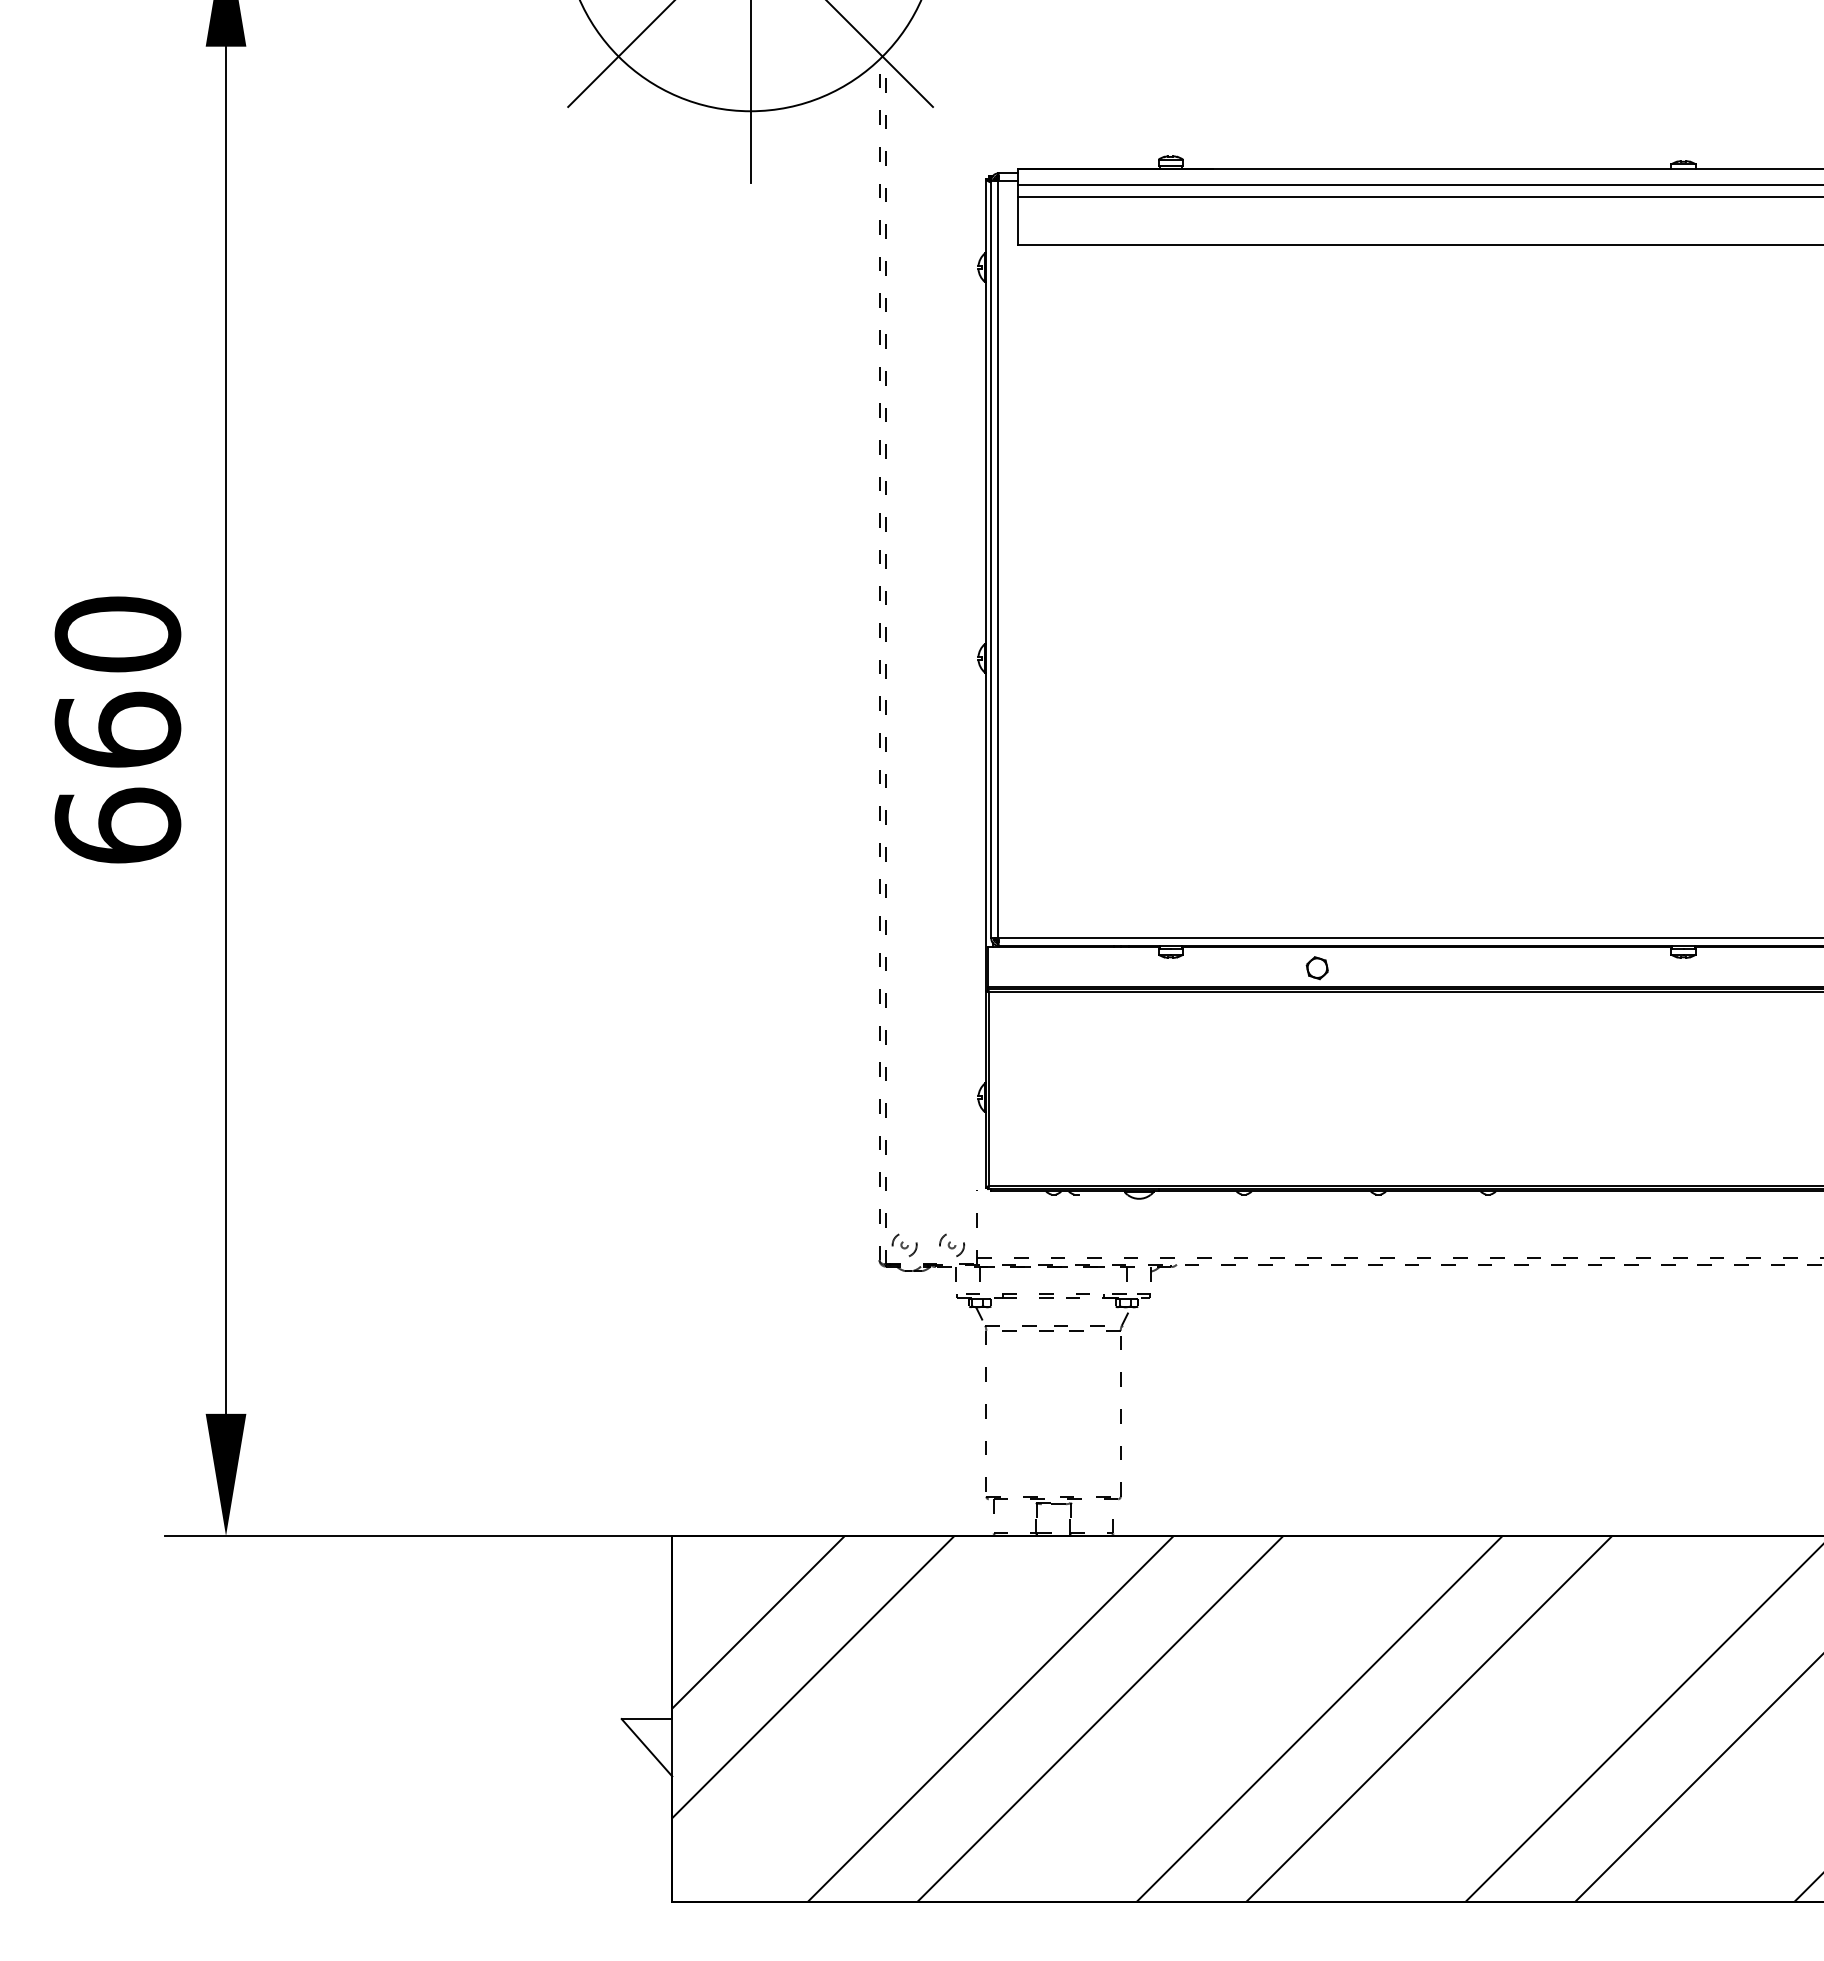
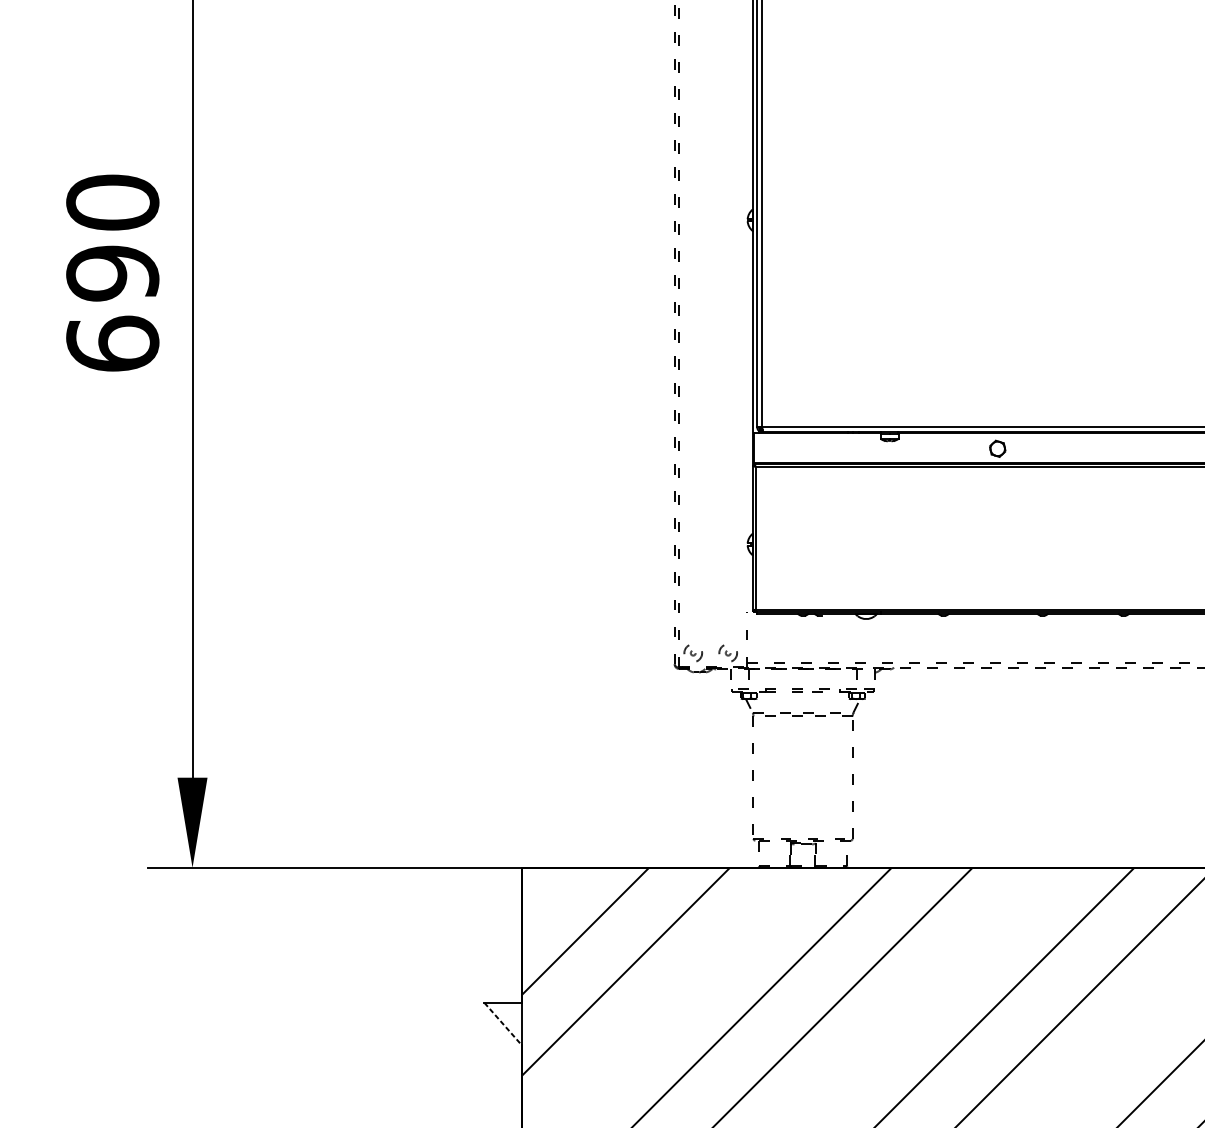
text: (117, 729) -> (112, 272), 660 -> 690
line: (647, 1748) -> (503, 1024), solid -> dashed

